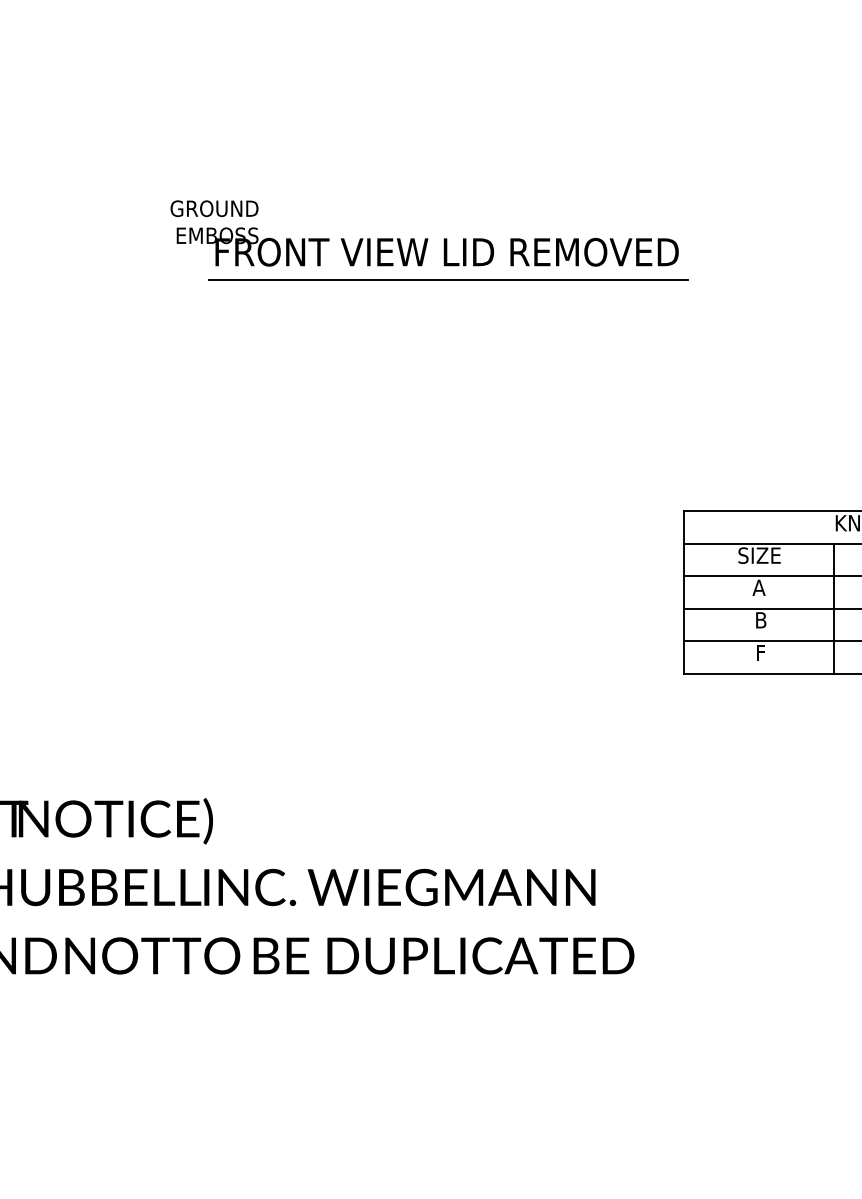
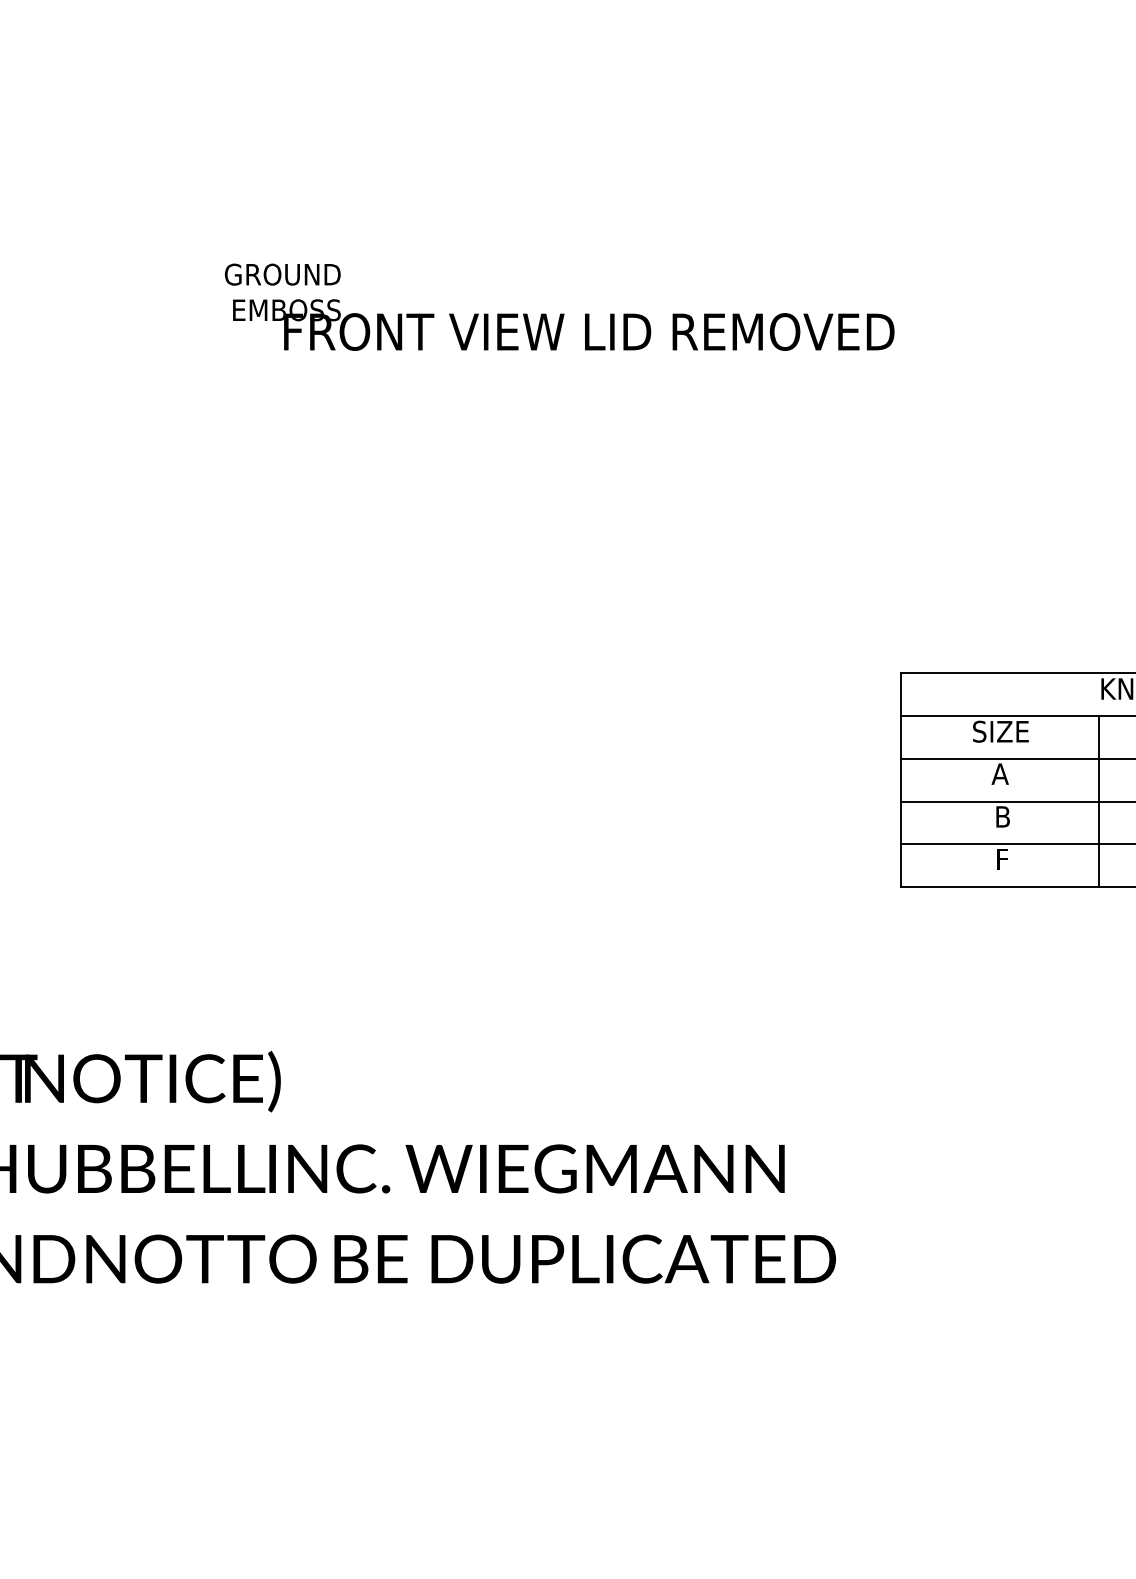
line: (448, 279) -> (590, 368), removed

